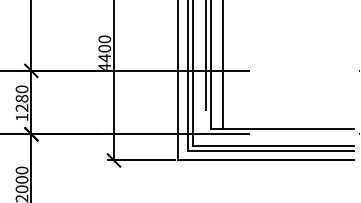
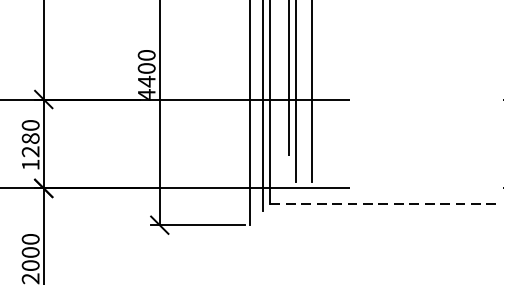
line: (282, 129) -> (396, 181), removed
line: (273, 145) -> (383, 204), solid -> dashed
line: (270, 150) -> (379, 211), removed
line: (266, 160) -> (373, 225), removed

